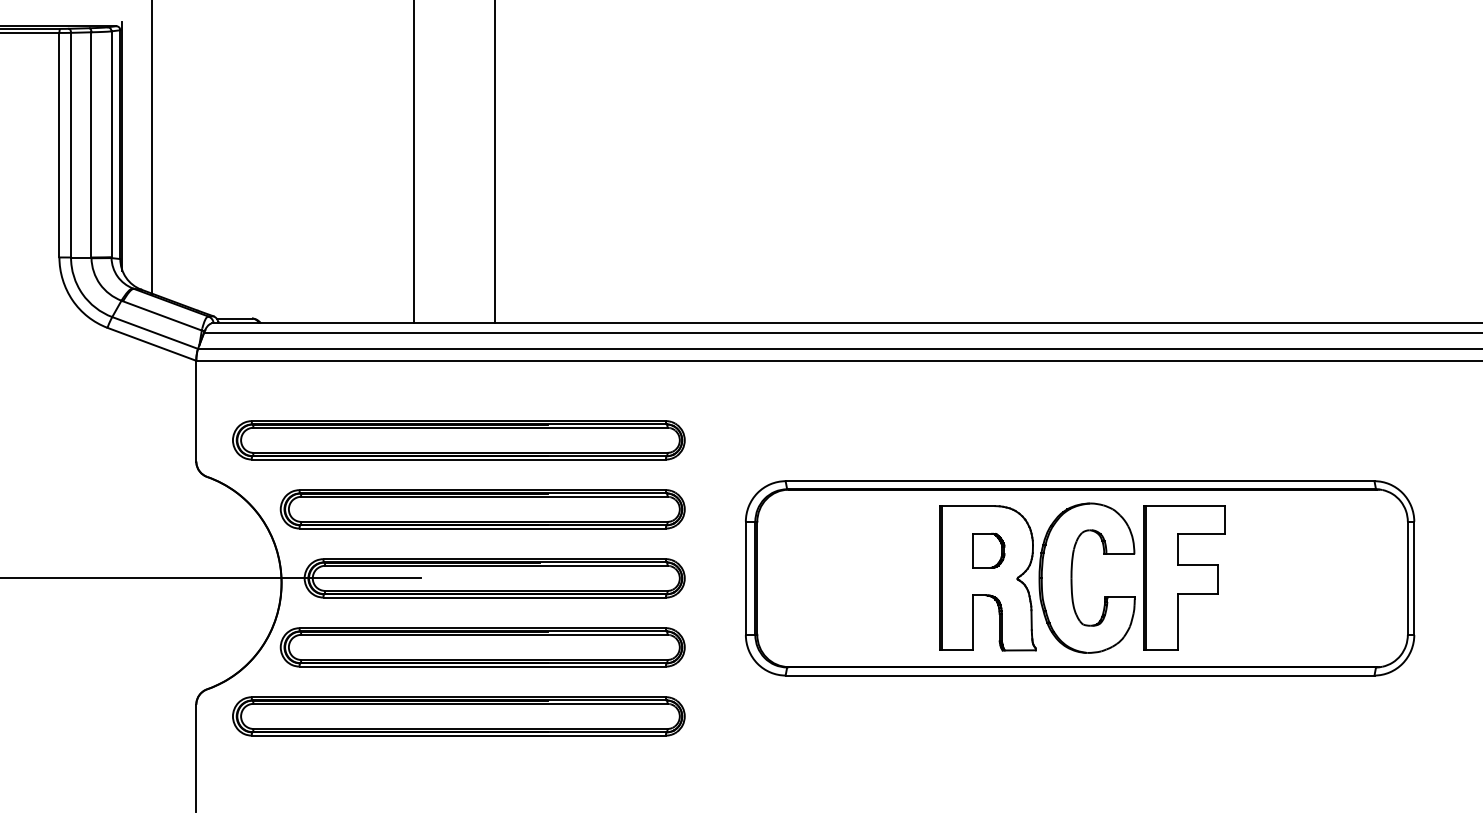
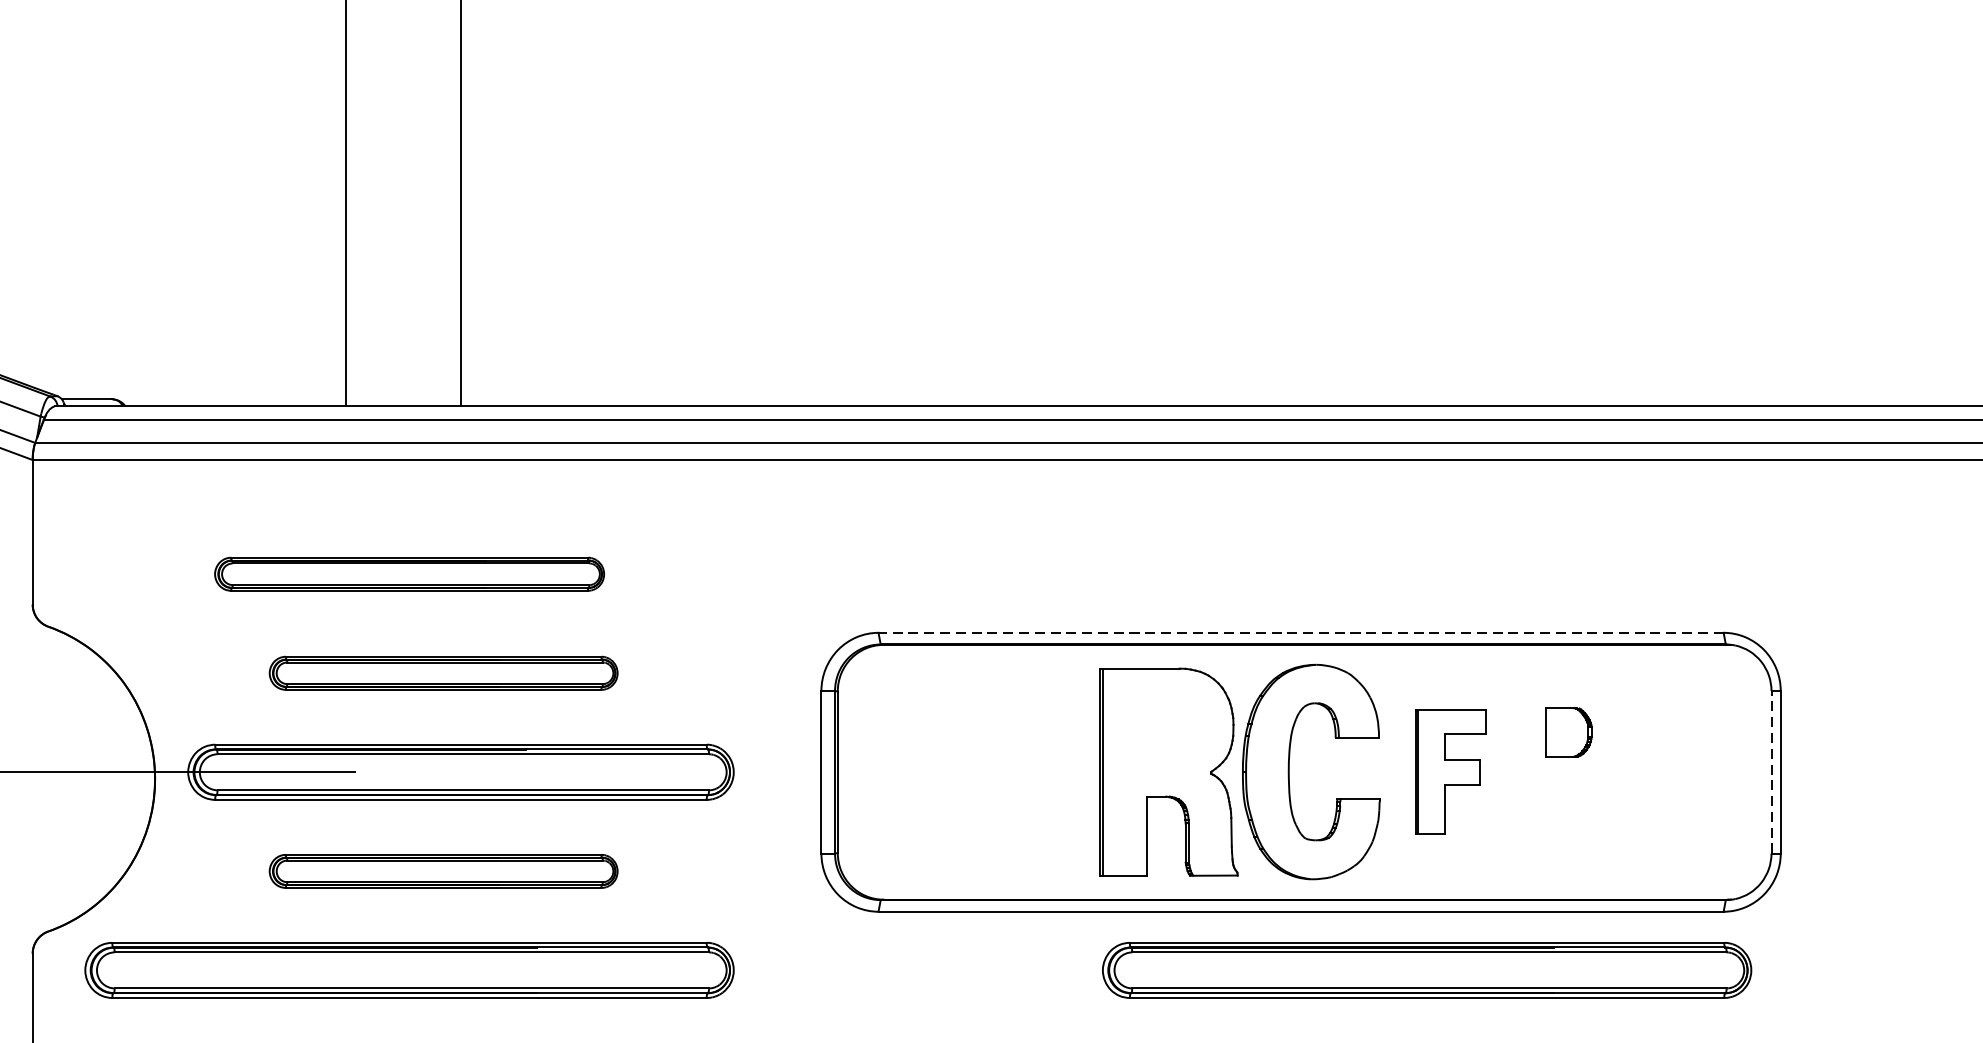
part: (458, 440) -> (408, 574), size x0.6
line: (1079, 481) -> (1300, 633), solid -> dashed
part: (482, 509) -> (443, 673), size x0.6
part: (988, 550) -> (1568, 732), moved
part: (1184, 577) -> (1450, 771), size x0.6
line: (1407, 578) -> (1771, 772), solid -> dashed
part: (482, 647) -> (443, 871), size x0.6
part: (1167, 716) -> (1426, 970), added

